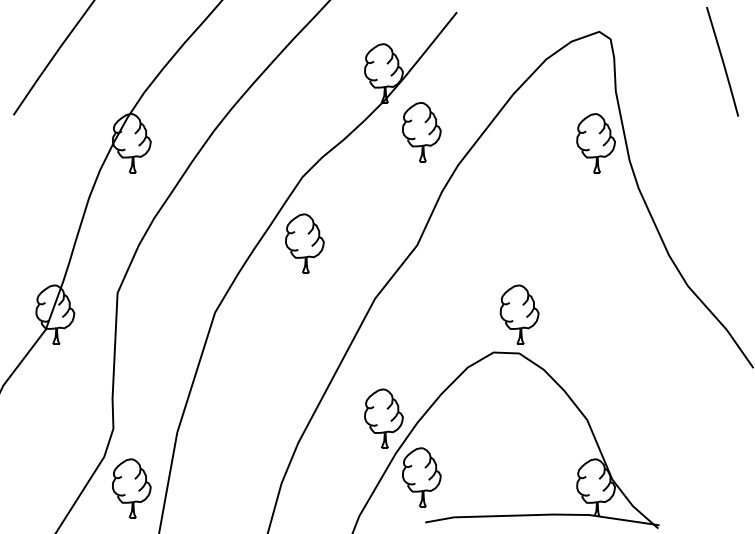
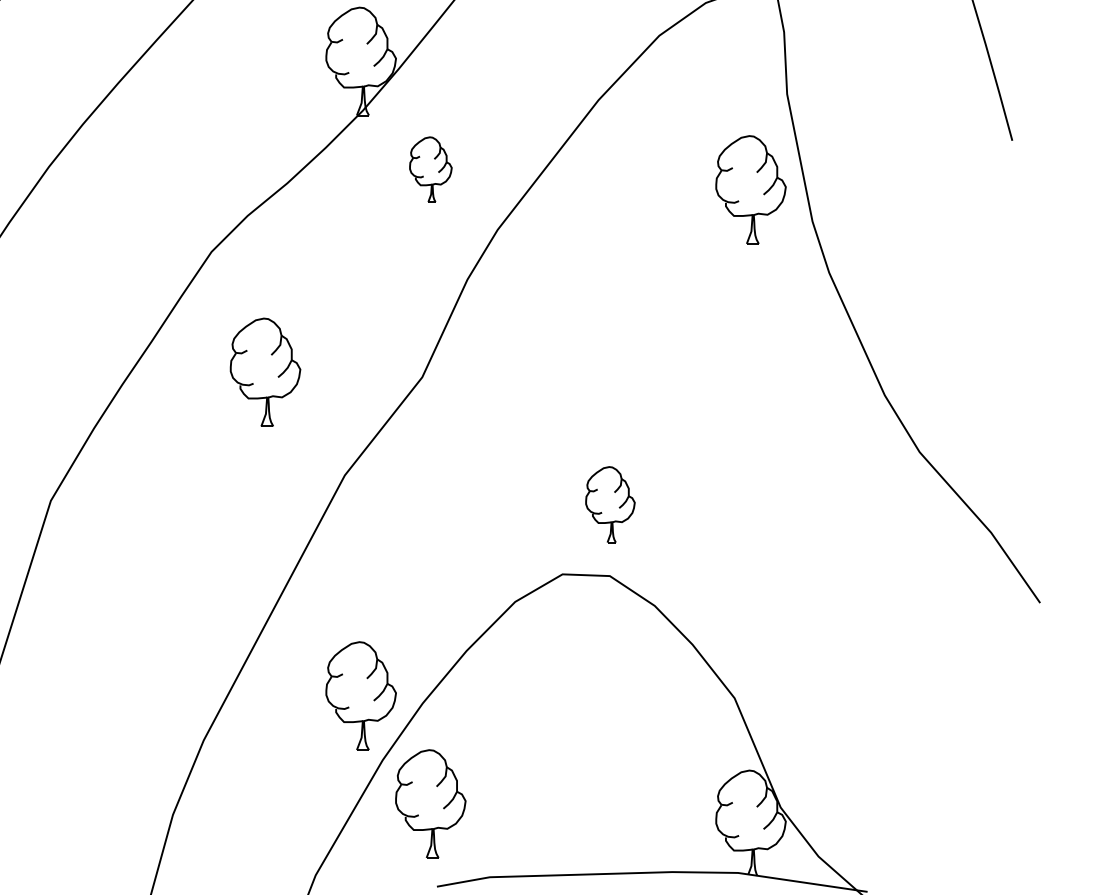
part: (421, 132) -> (430, 169), size x0.6
part: (304, 243) -> (264, 372), moved
part: (519, 314) -> (610, 504), size x0.7

